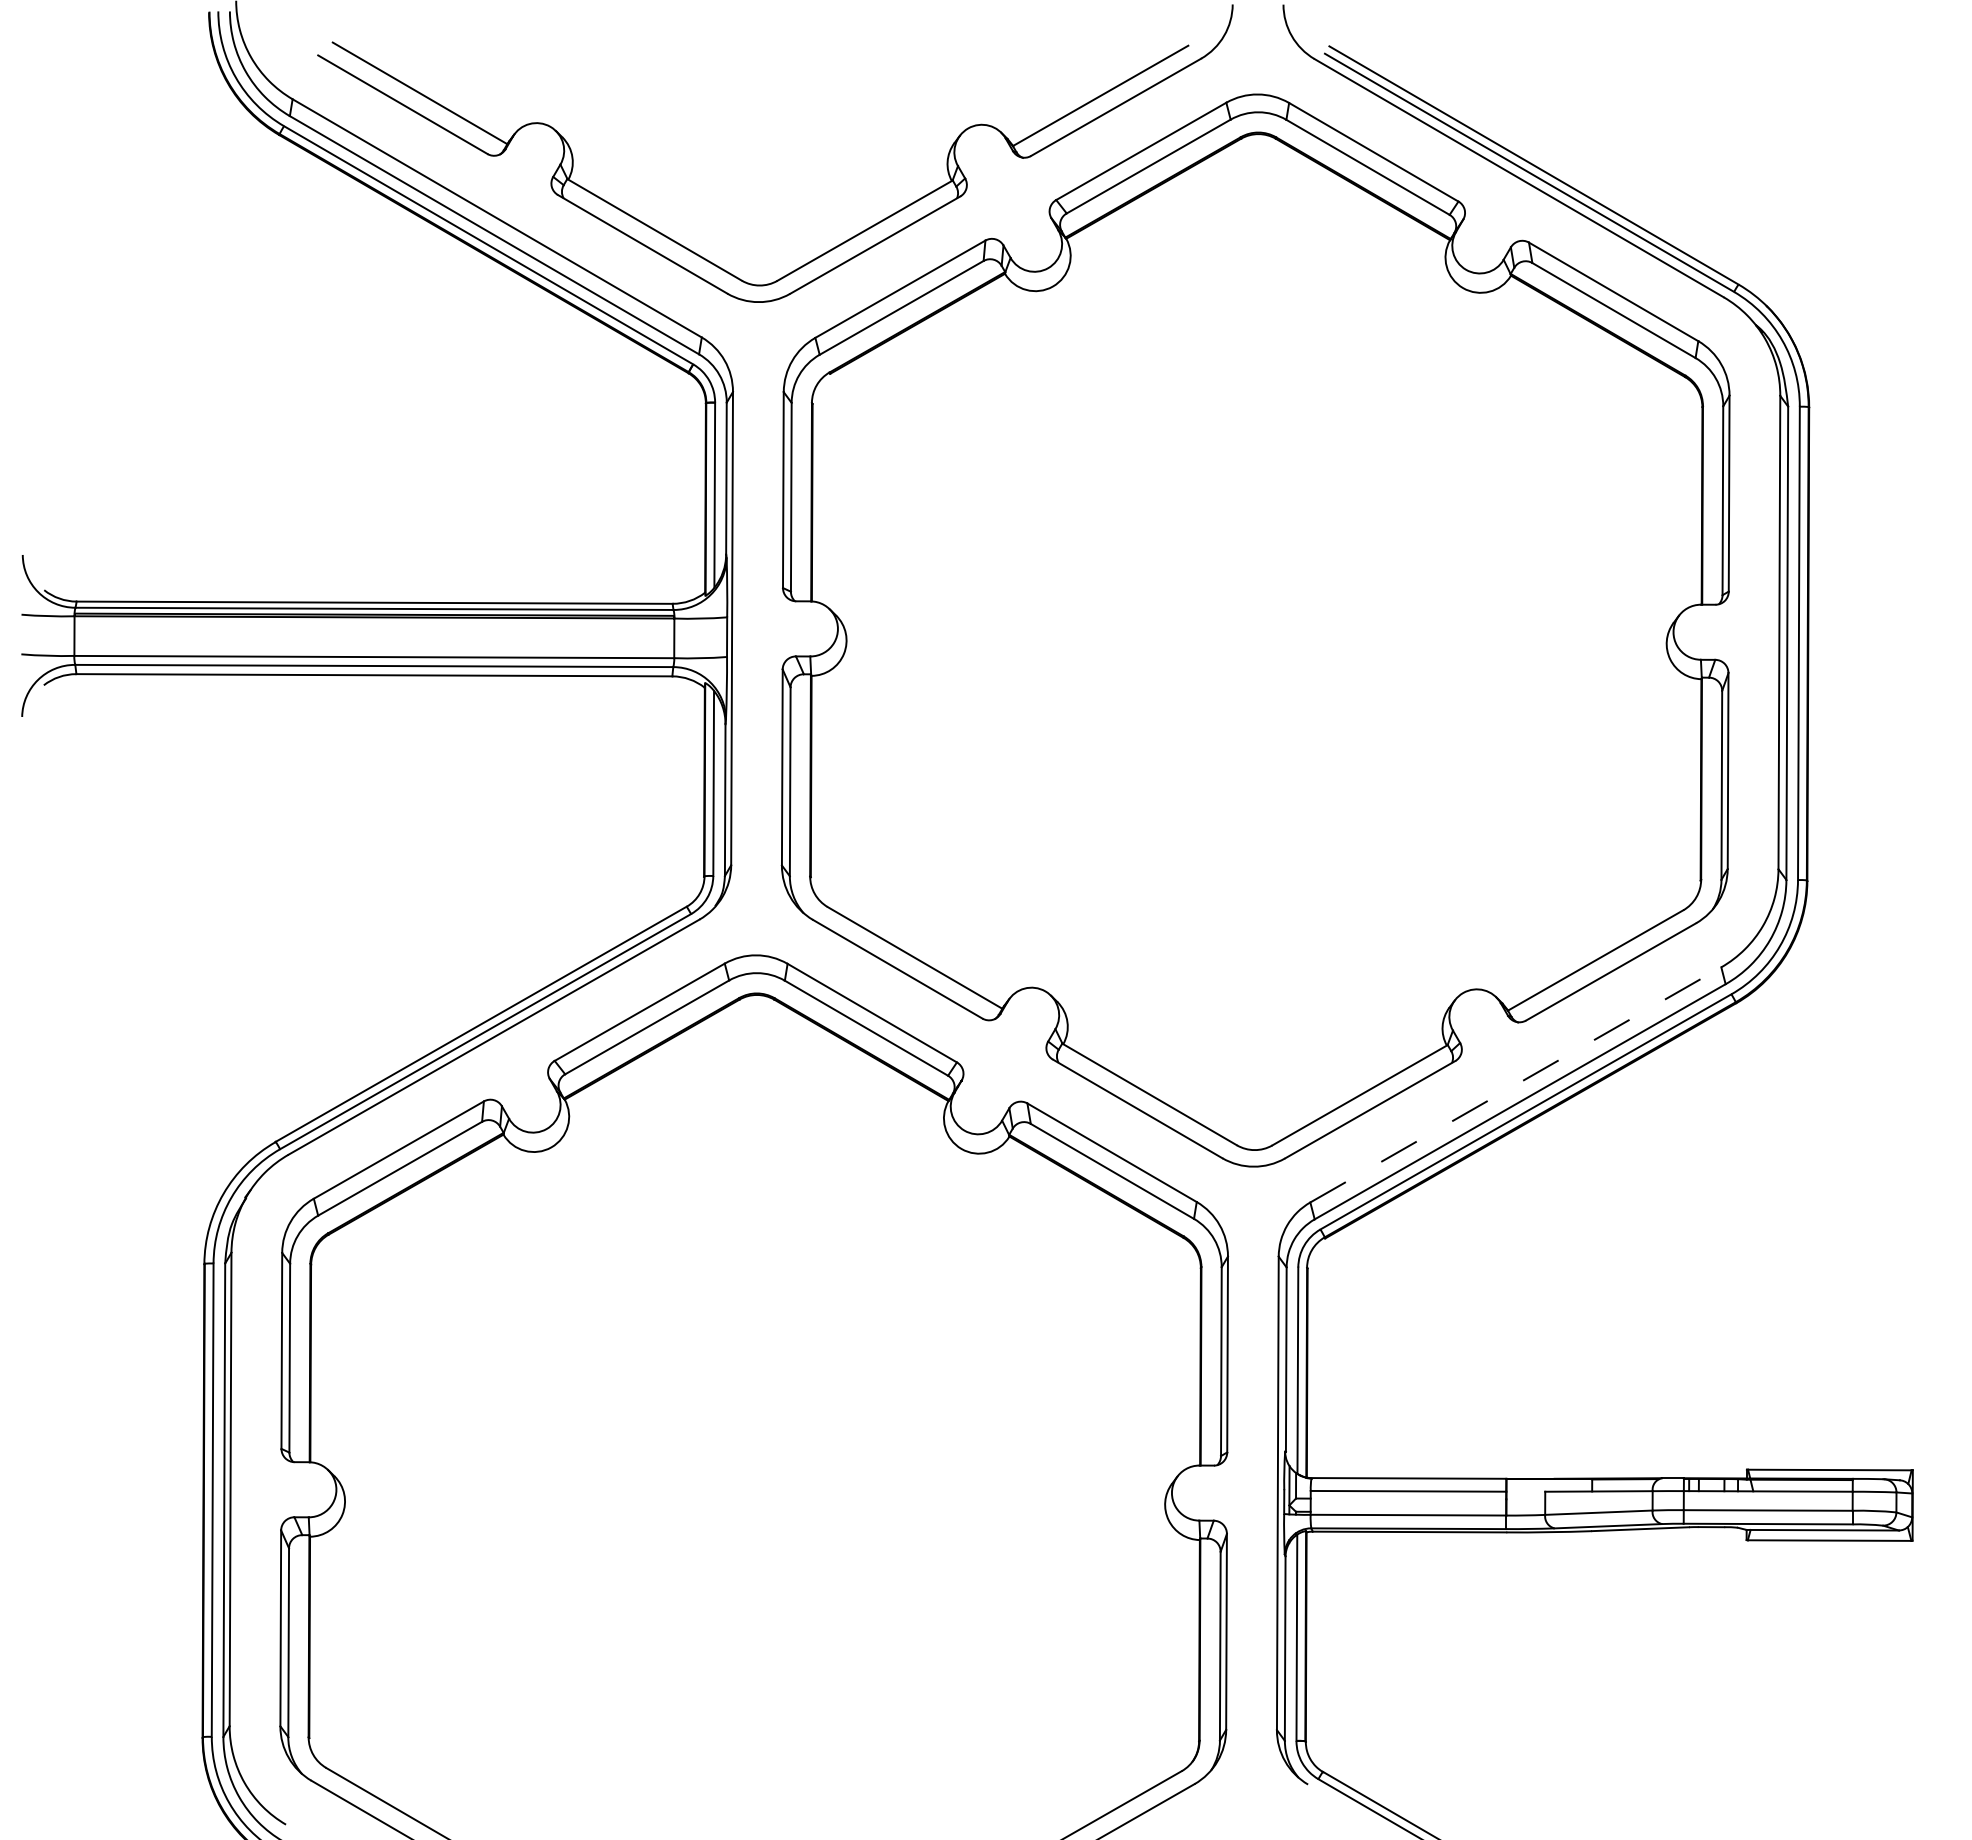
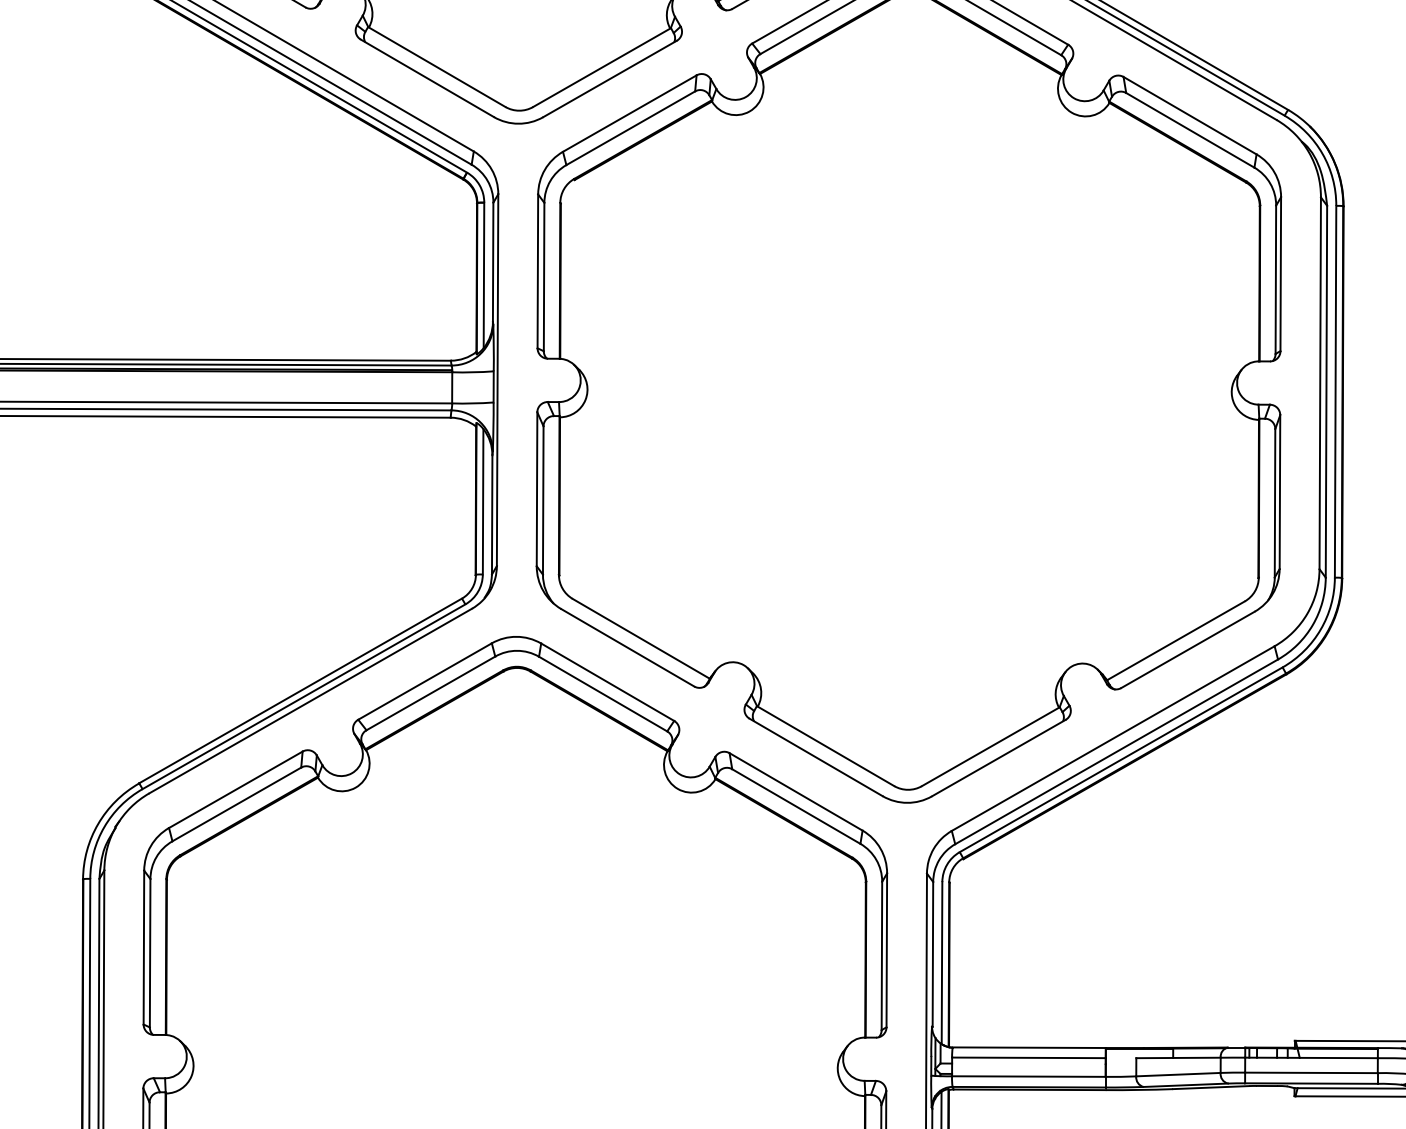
line: (1515, 1084) -> (1112, 738), dashed -> solid

